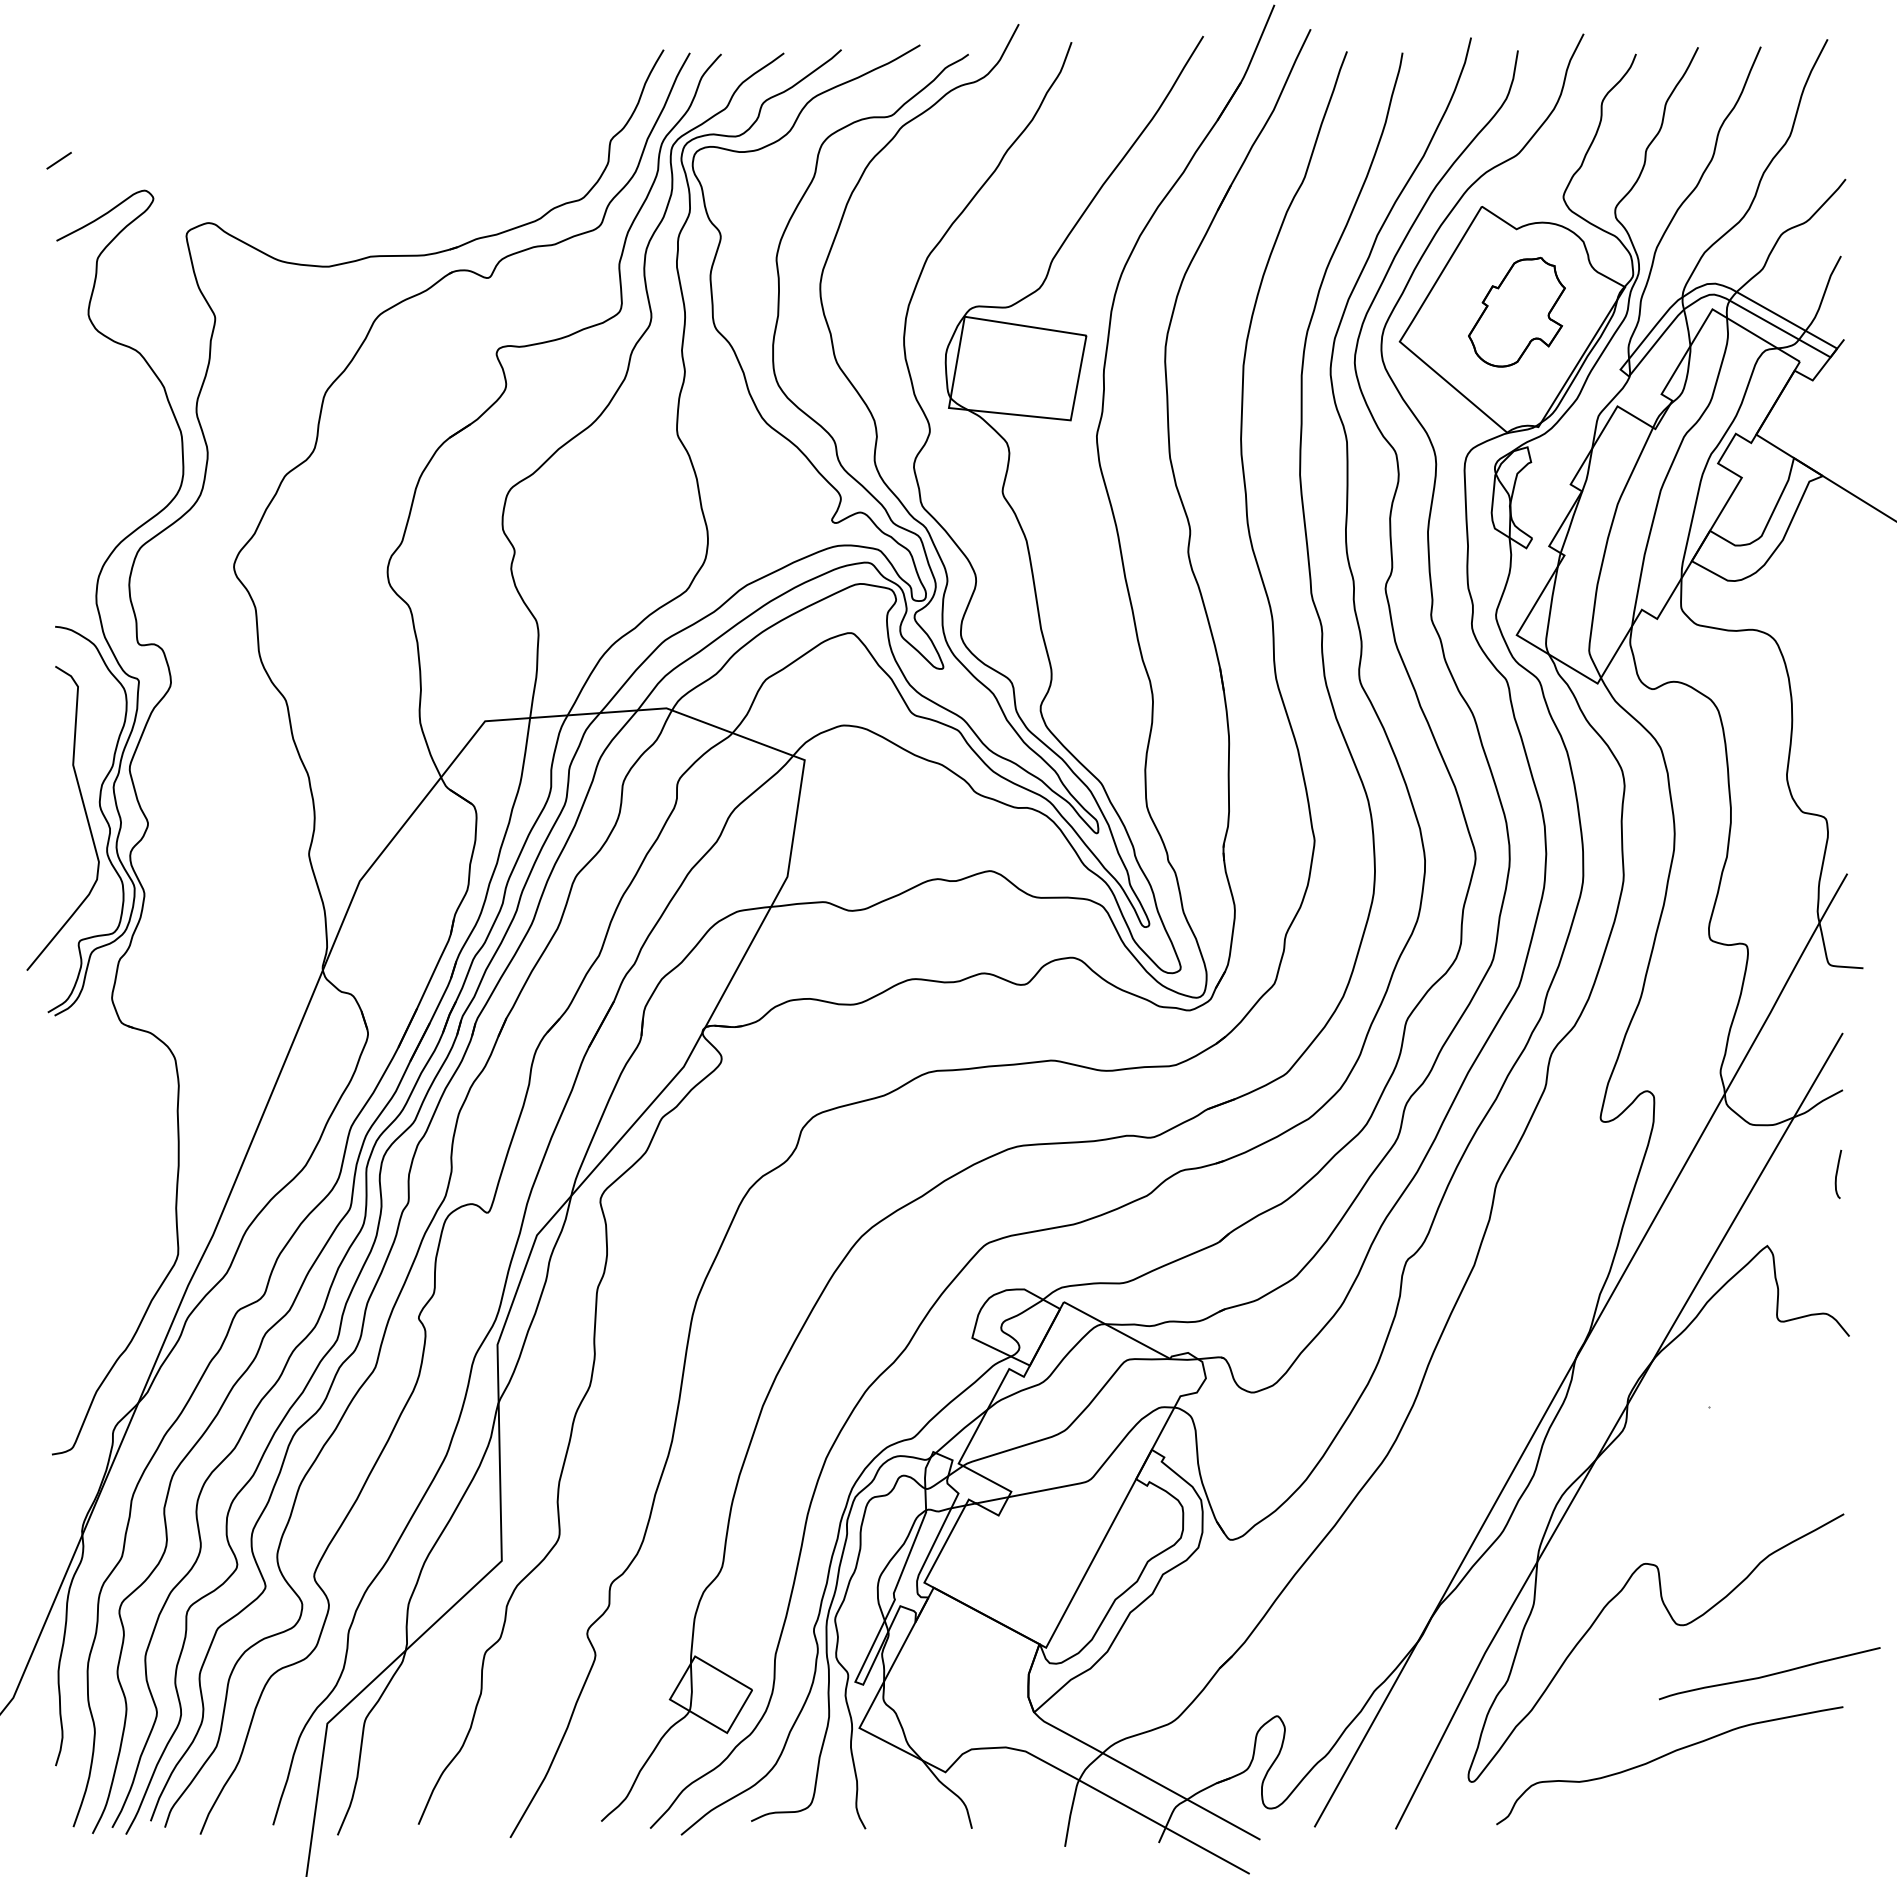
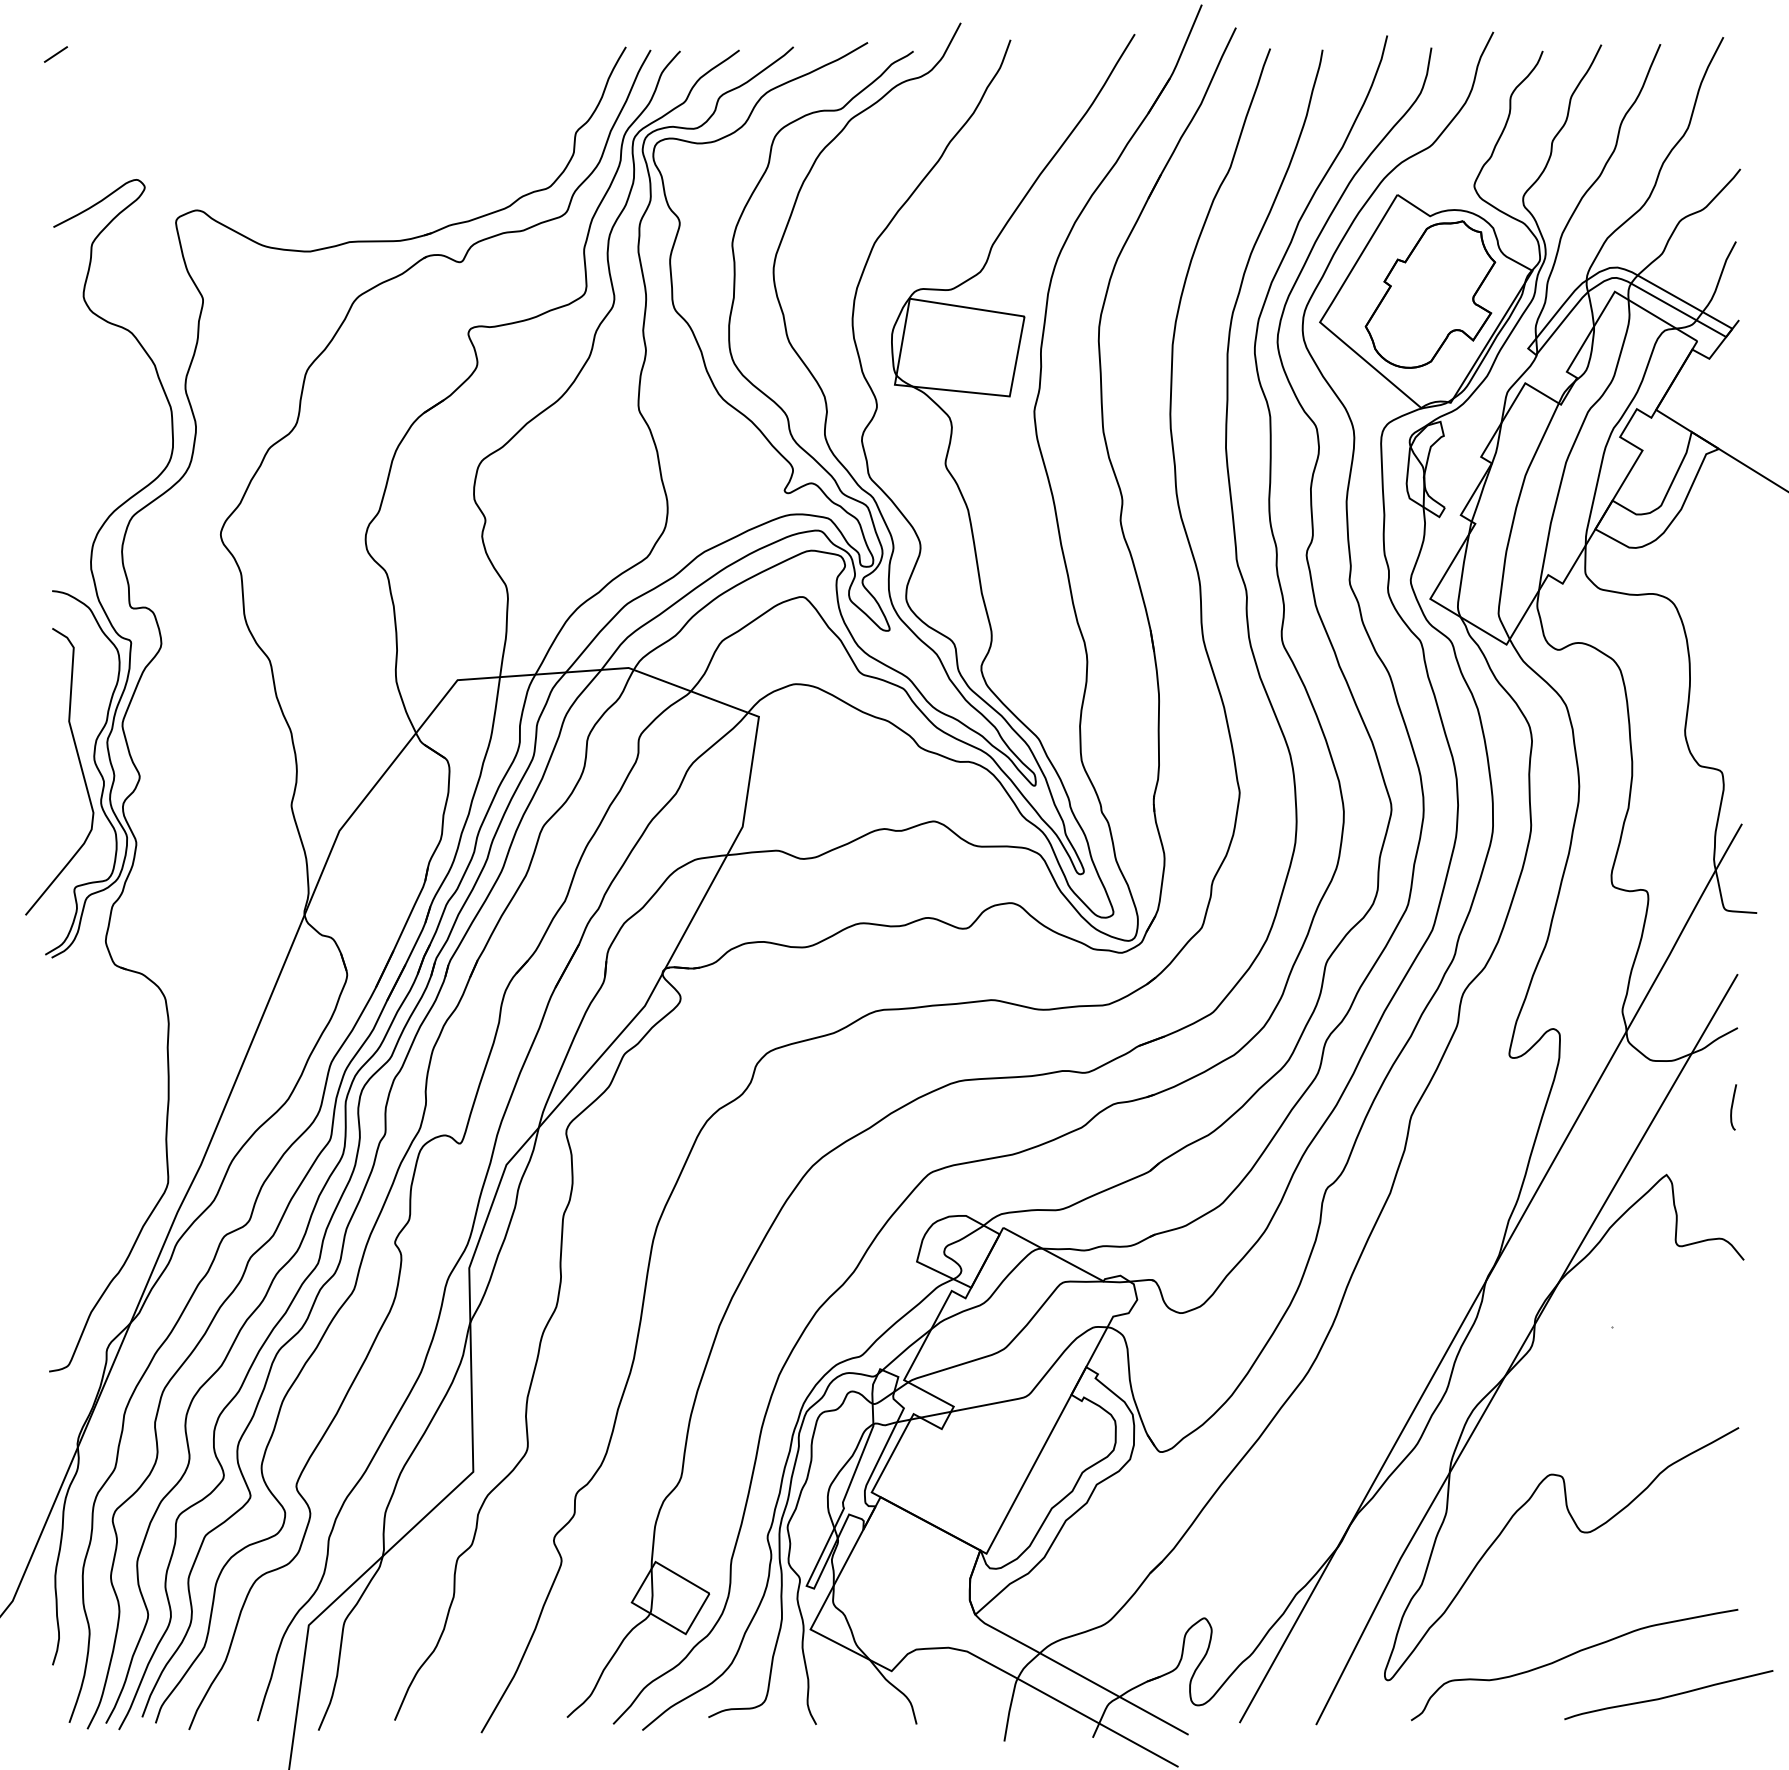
line: (58, 160) -> (55, 54), moved
part: (1516, 311) -> (1430, 293), size x1.43
curve: (1769, 1674) -> (1668, 1695), moved

